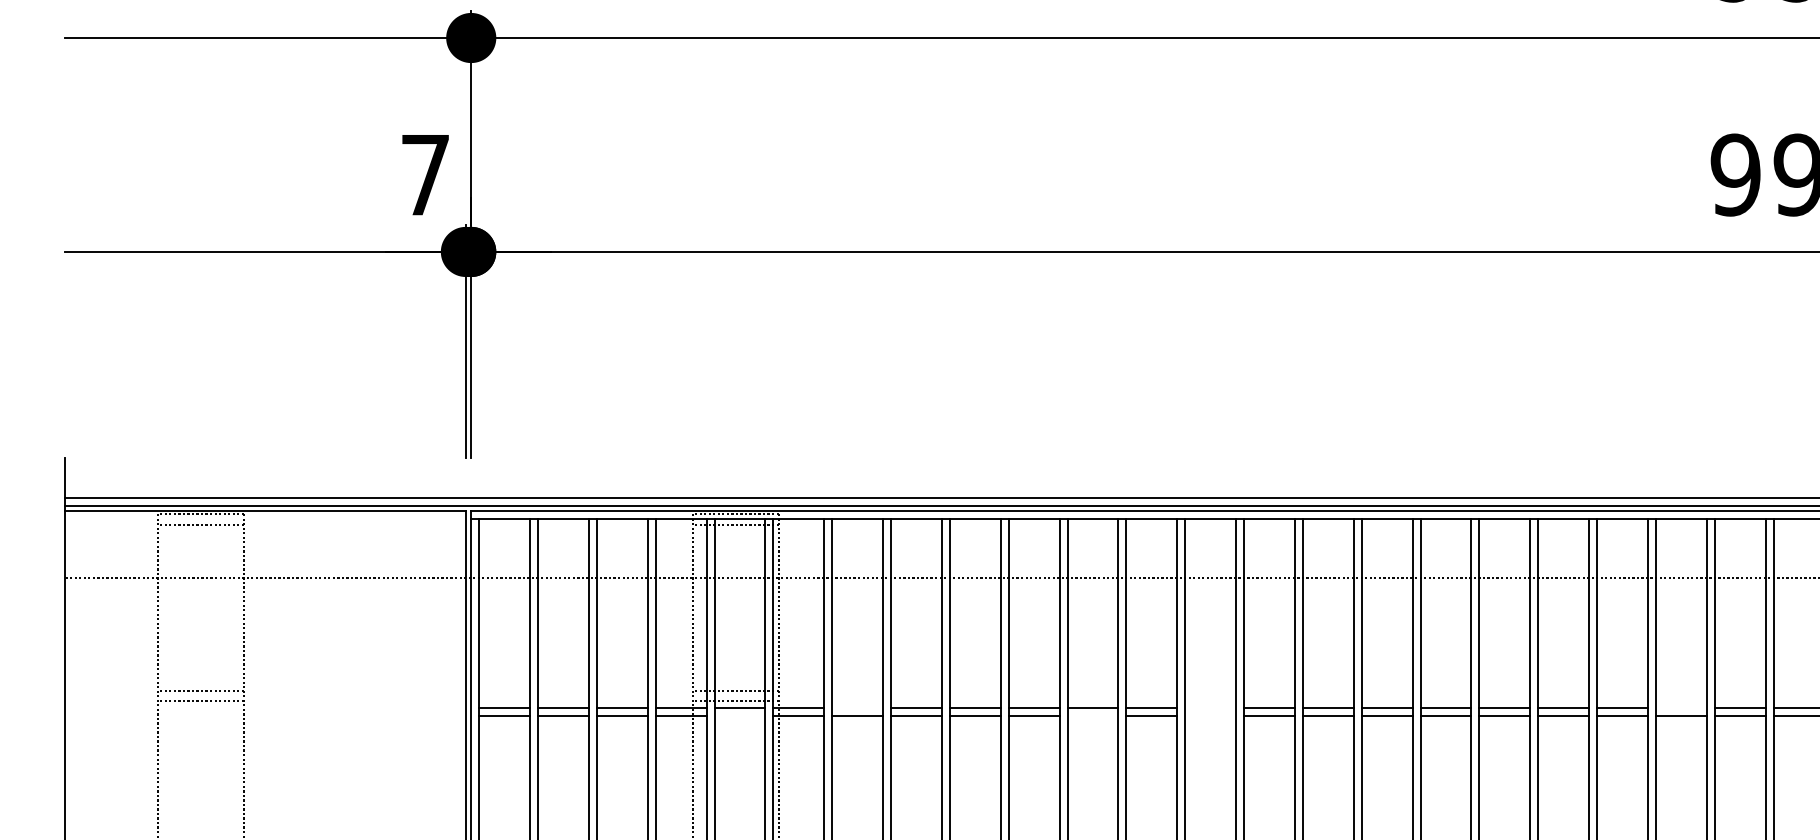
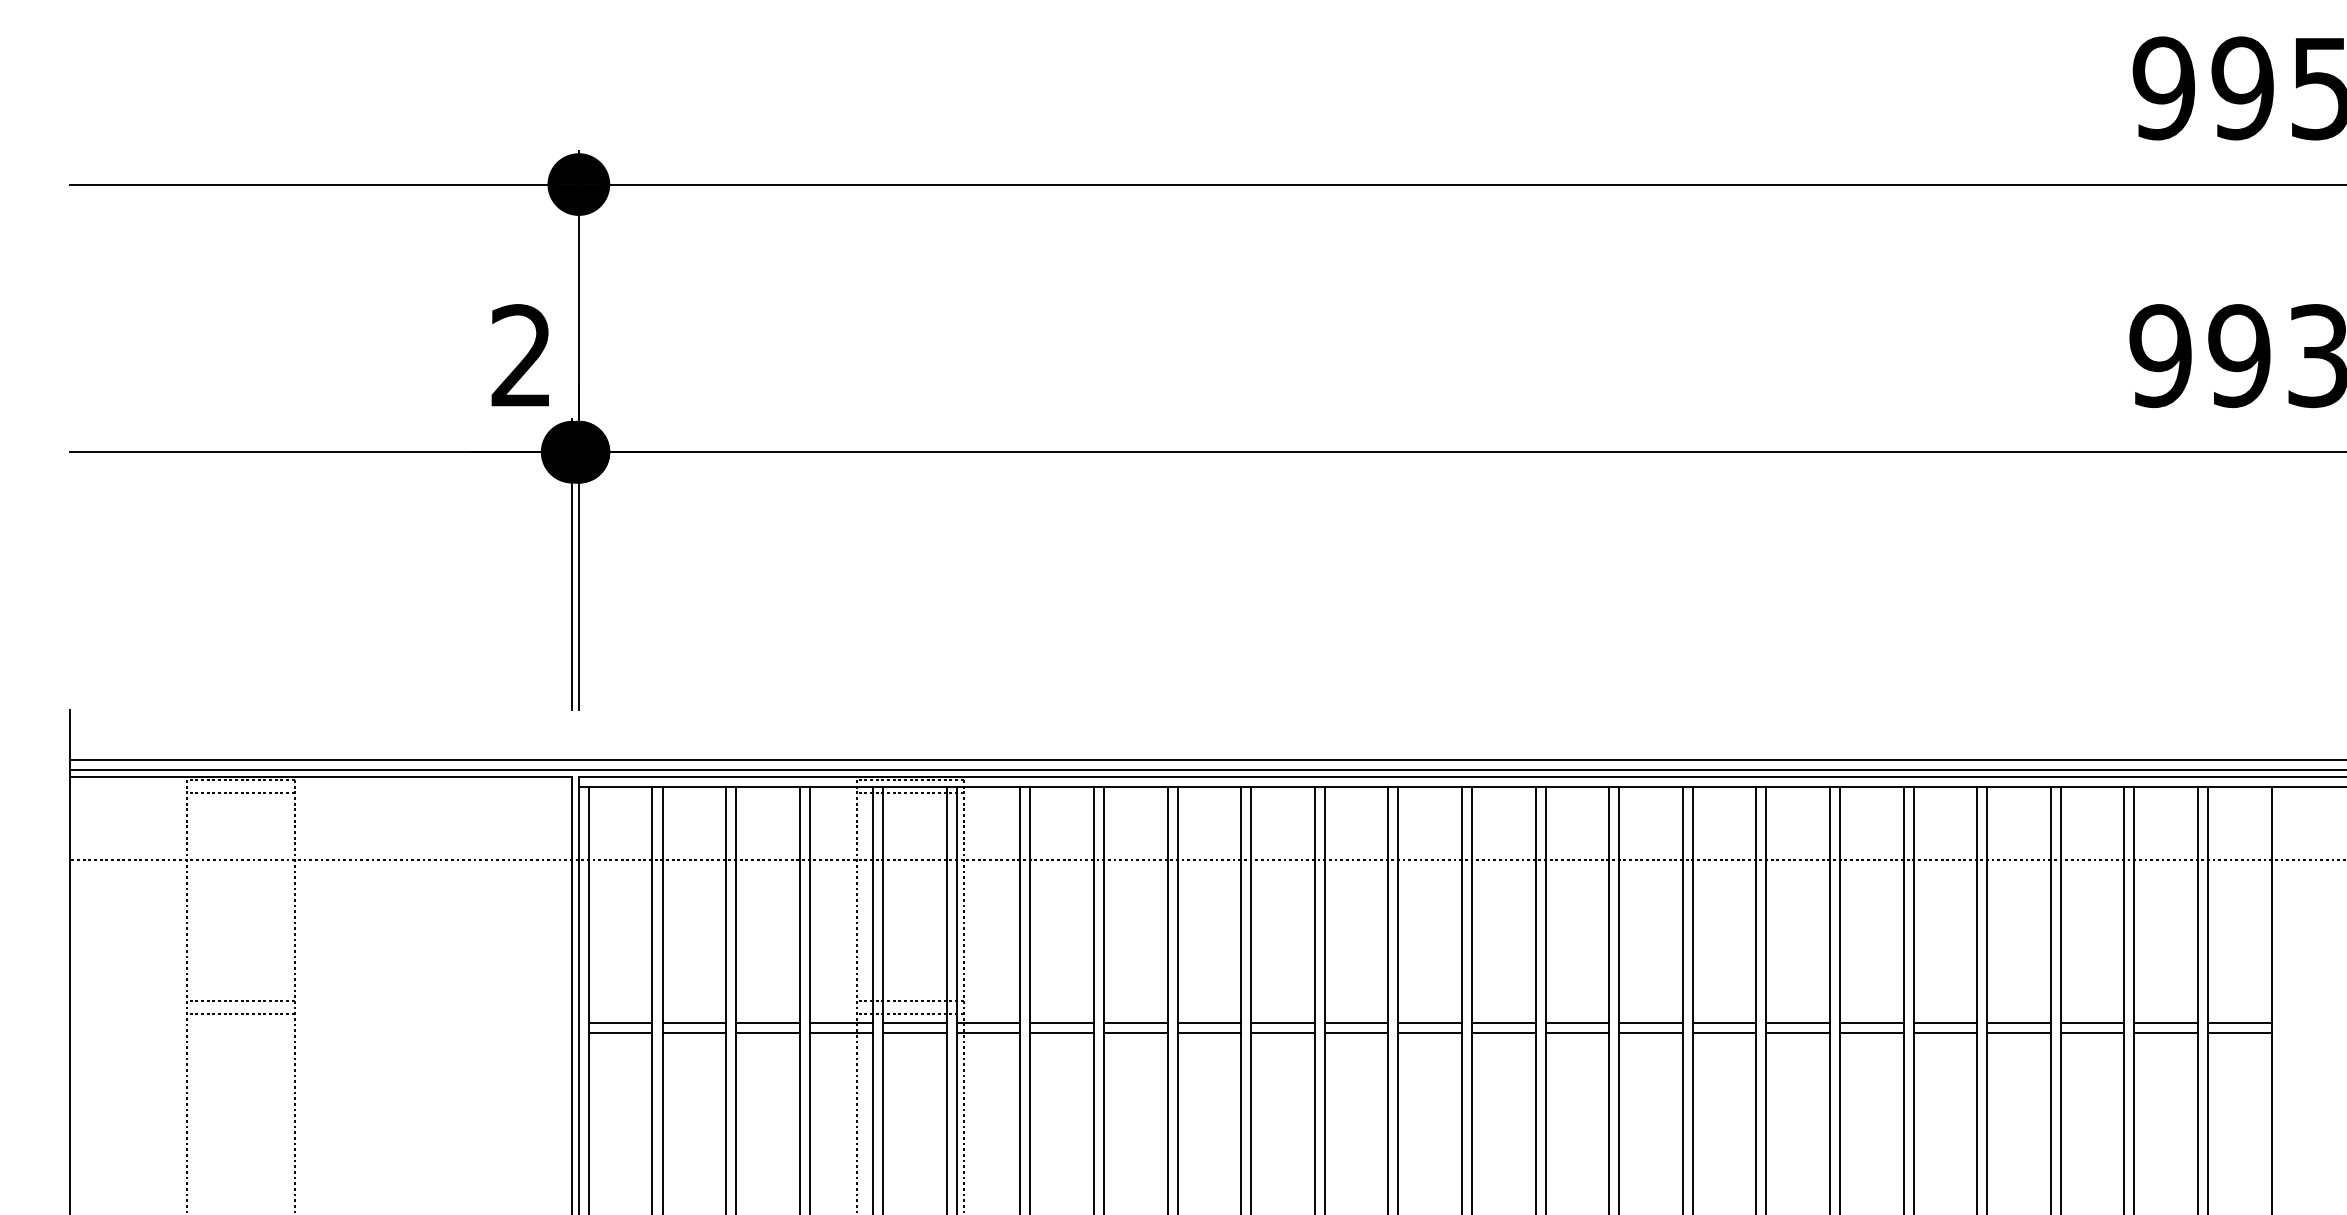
text: (424, 174) -> (520, 355), 7 -> 2
line: (857, 707) -> (1062, 1022), added
line: (1210, 707) -> (1503, 1022), added
line: (1681, 707) -> (2092, 1022), added
line: (739, 715) -> (914, 1032), added
line: (1092, 715) -> (1356, 1032), added
line: (1210, 715) -> (1503, 1032), added

